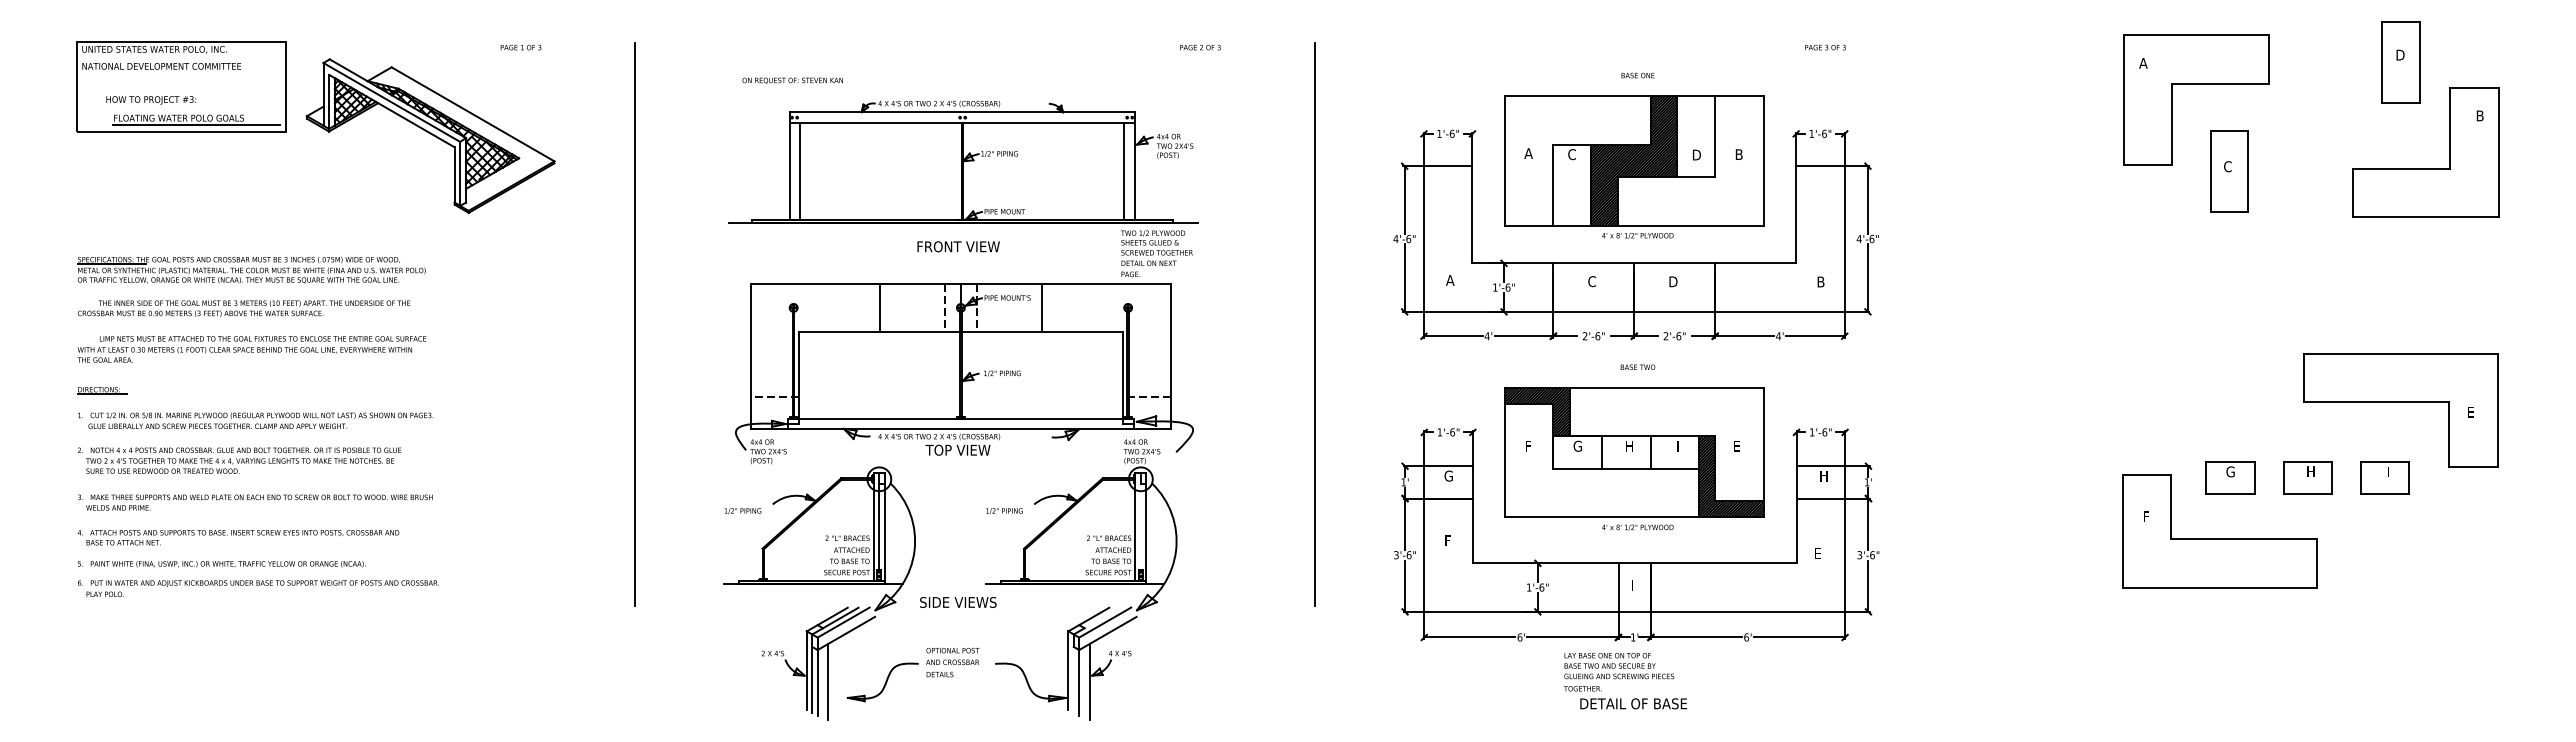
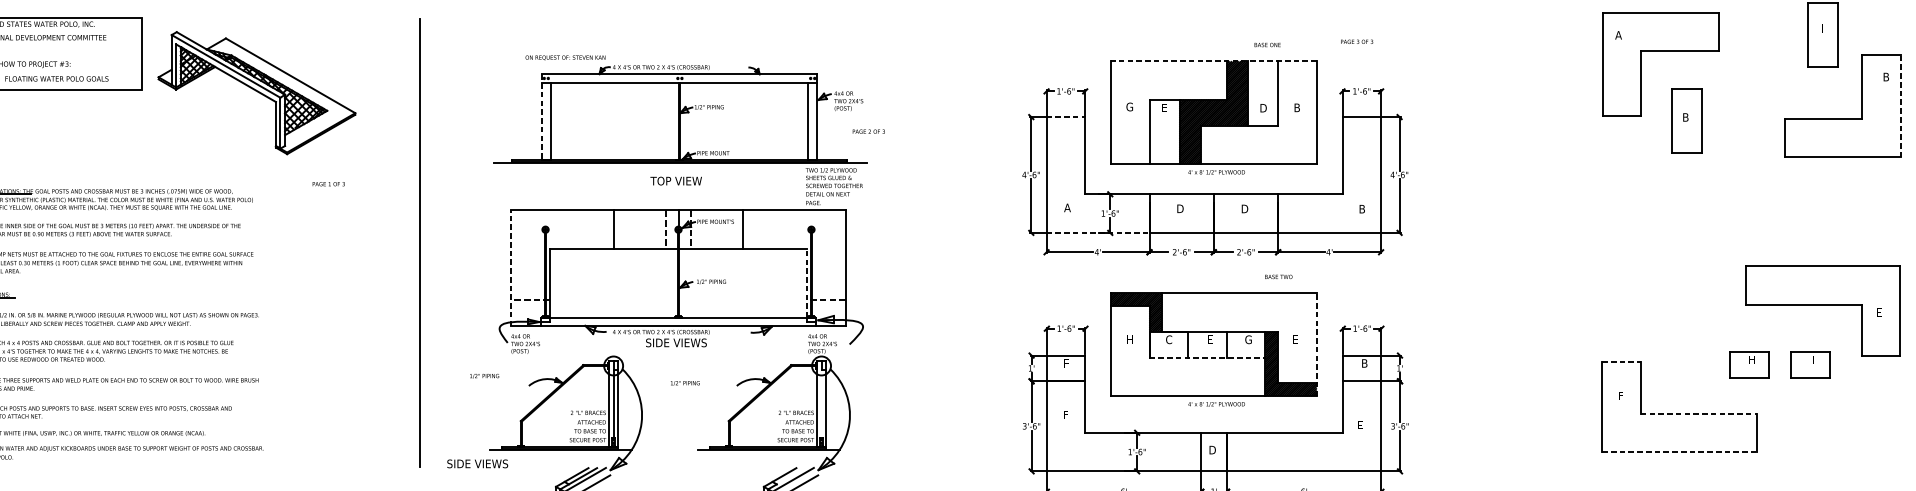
text: (520, 47) -> (328, 184), moved
text: (1200, 47) -> (868, 131), moved
text: (1825, 47) -> (1357, 41), moved
text: (2400, 54) -> (1822, 28), D -> I
text: (1637, 75) -> (1267, 44), moved
text: (792, 80) -> (565, 57), moved
line: (1633, 96) -> (1213, 61), solid -> dashed
line: (196, 124) -> (70, 83), removed
line: (2498, 152) -> (1900, 106), solid -> dashed
text: (1528, 153) -> (1129, 106), A -> G
text: (1571, 154) -> (1163, 107), C -> E
line: (789, 166) -> (542, 117), solid -> dashed
line: (1448, 166) -> (1066, 117), solid -> dashed
text: (2227, 166) -> (1685, 117), C -> B
text: (958, 246) -> (676, 180), FRONT VIEW -> TOP VIEW
text: (1592, 281) -> (1180, 208), C -> D
line: (1488, 311) -> (1097, 232), solid -> dashed
line: (1314, 324) -> (959, 242), removed
line: (750, 356) -> (511, 268), solid -> dashed
text: (1637, 366) -> (1278, 276), moved
line: (1122, 374) -> (806, 282), solid -> dashed
text: (1677, 445) -> (1248, 339), I -> G
text: (1528, 446) -> (1129, 339), F -> H
text: (1577, 446) -> (1168, 339), G -> C
text: (1629, 446) -> (1210, 339), H -> E
text: (958, 449) -> (676, 342), TOP VIEW -> SIDE VIEWS
line: (1763, 452) -> (1316, 344), solid -> dashed
line: (1626, 468) -> (1207, 357), solid -> dashed
line: (2147, 474) -> (1621, 362), solid -> dashed
text: (1448, 475) -> (1066, 362), G -> F
text: (1823, 475) -> (1364, 362), H -> B
part: (2230, 477) -> (1687, 364), removed
text: (1004, 510) -> (685, 382), moved
text: (742, 511) -> (484, 376), moved
line: (2244, 539) -> (1698, 413), solid -> dashed
text: (1632, 584) -> (1212, 449), I -> D
line: (2220, 587) -> (1679, 452), solid -> dashed
text: (958, 602) -> (477, 463), moved

